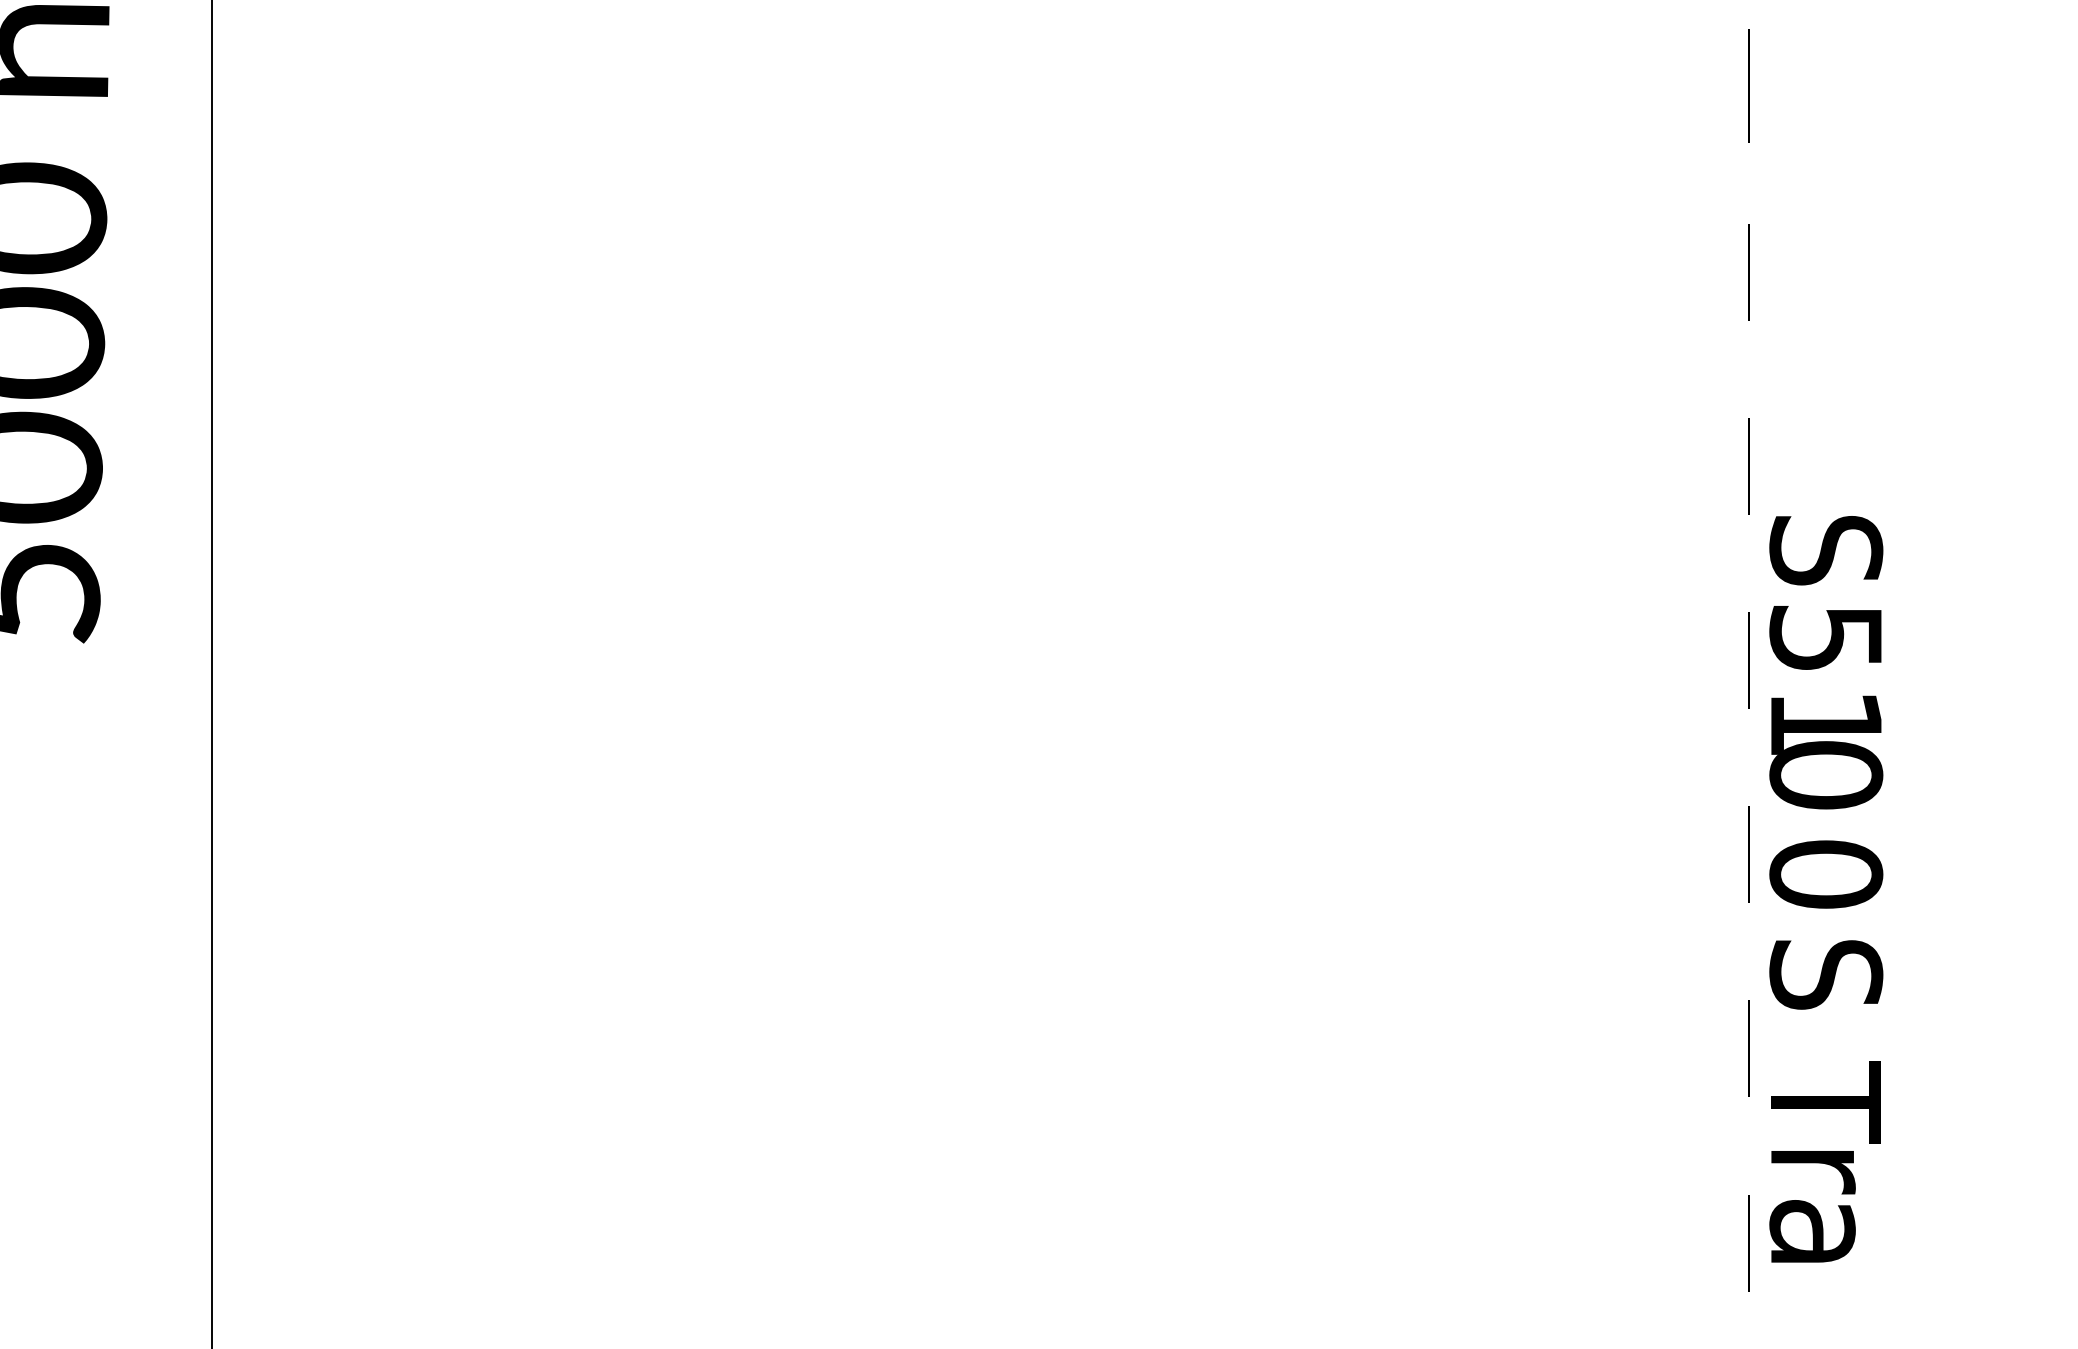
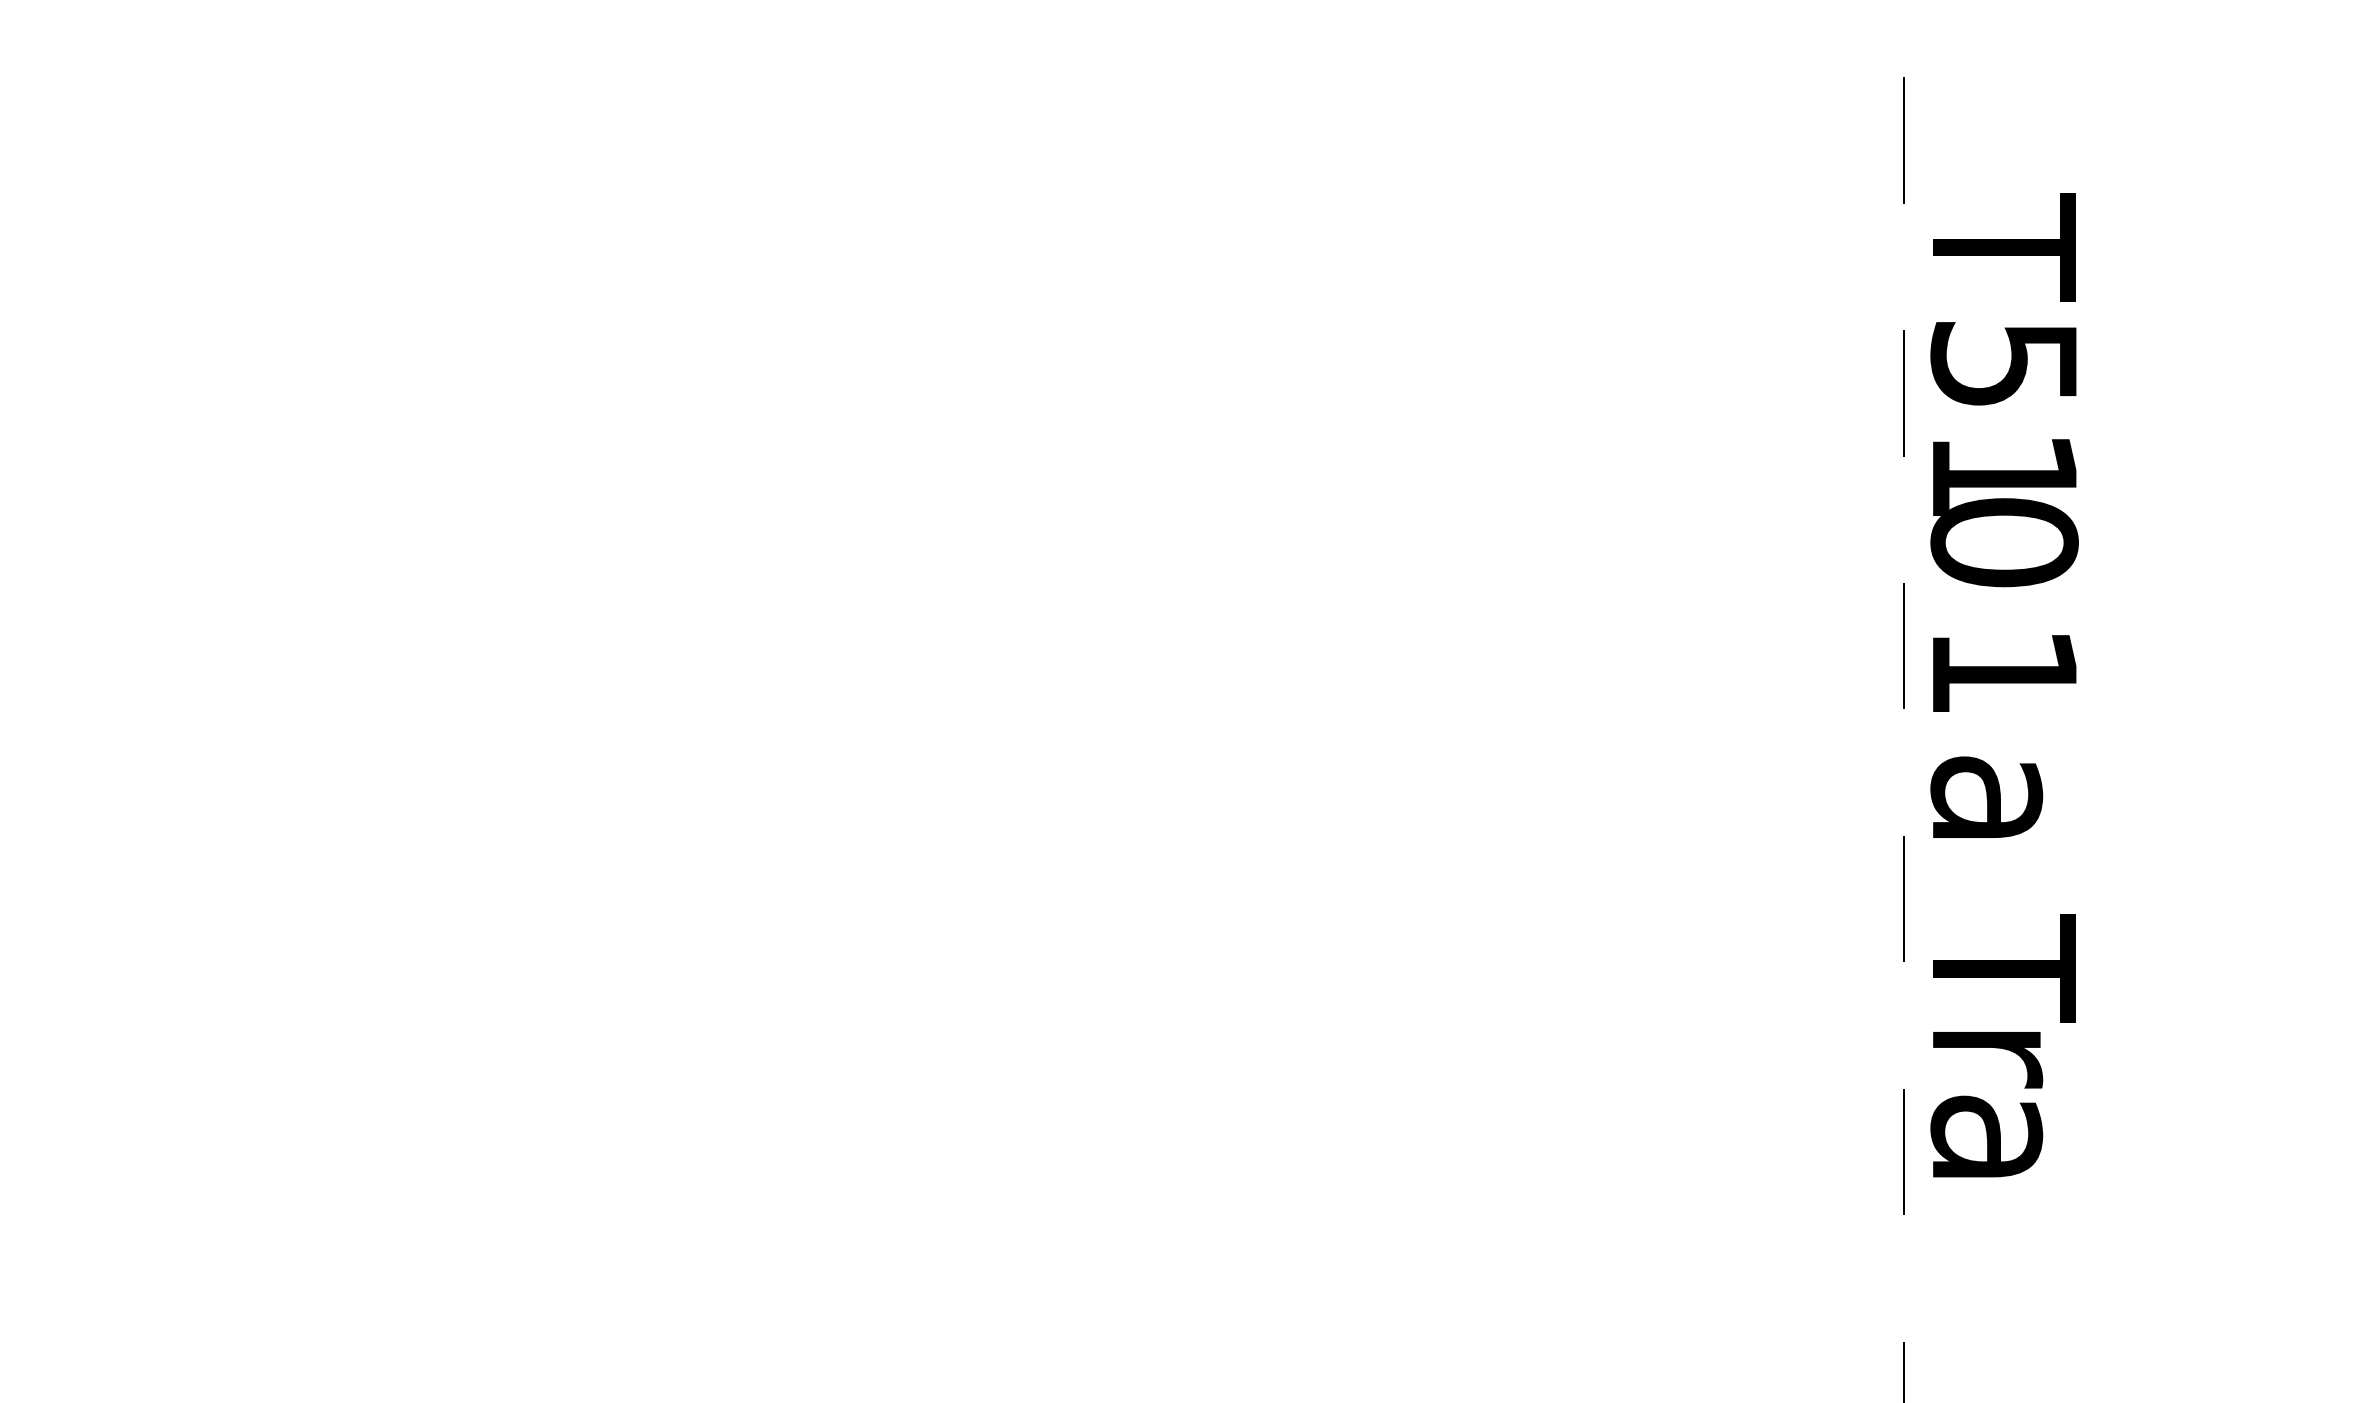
text: (1826, 548) -> (2004, 247), S -> T
text: (1826, 874) -> (2004, 671), 0 -> 1
text: (1826, 974) -> (2004, 802), S -> a

